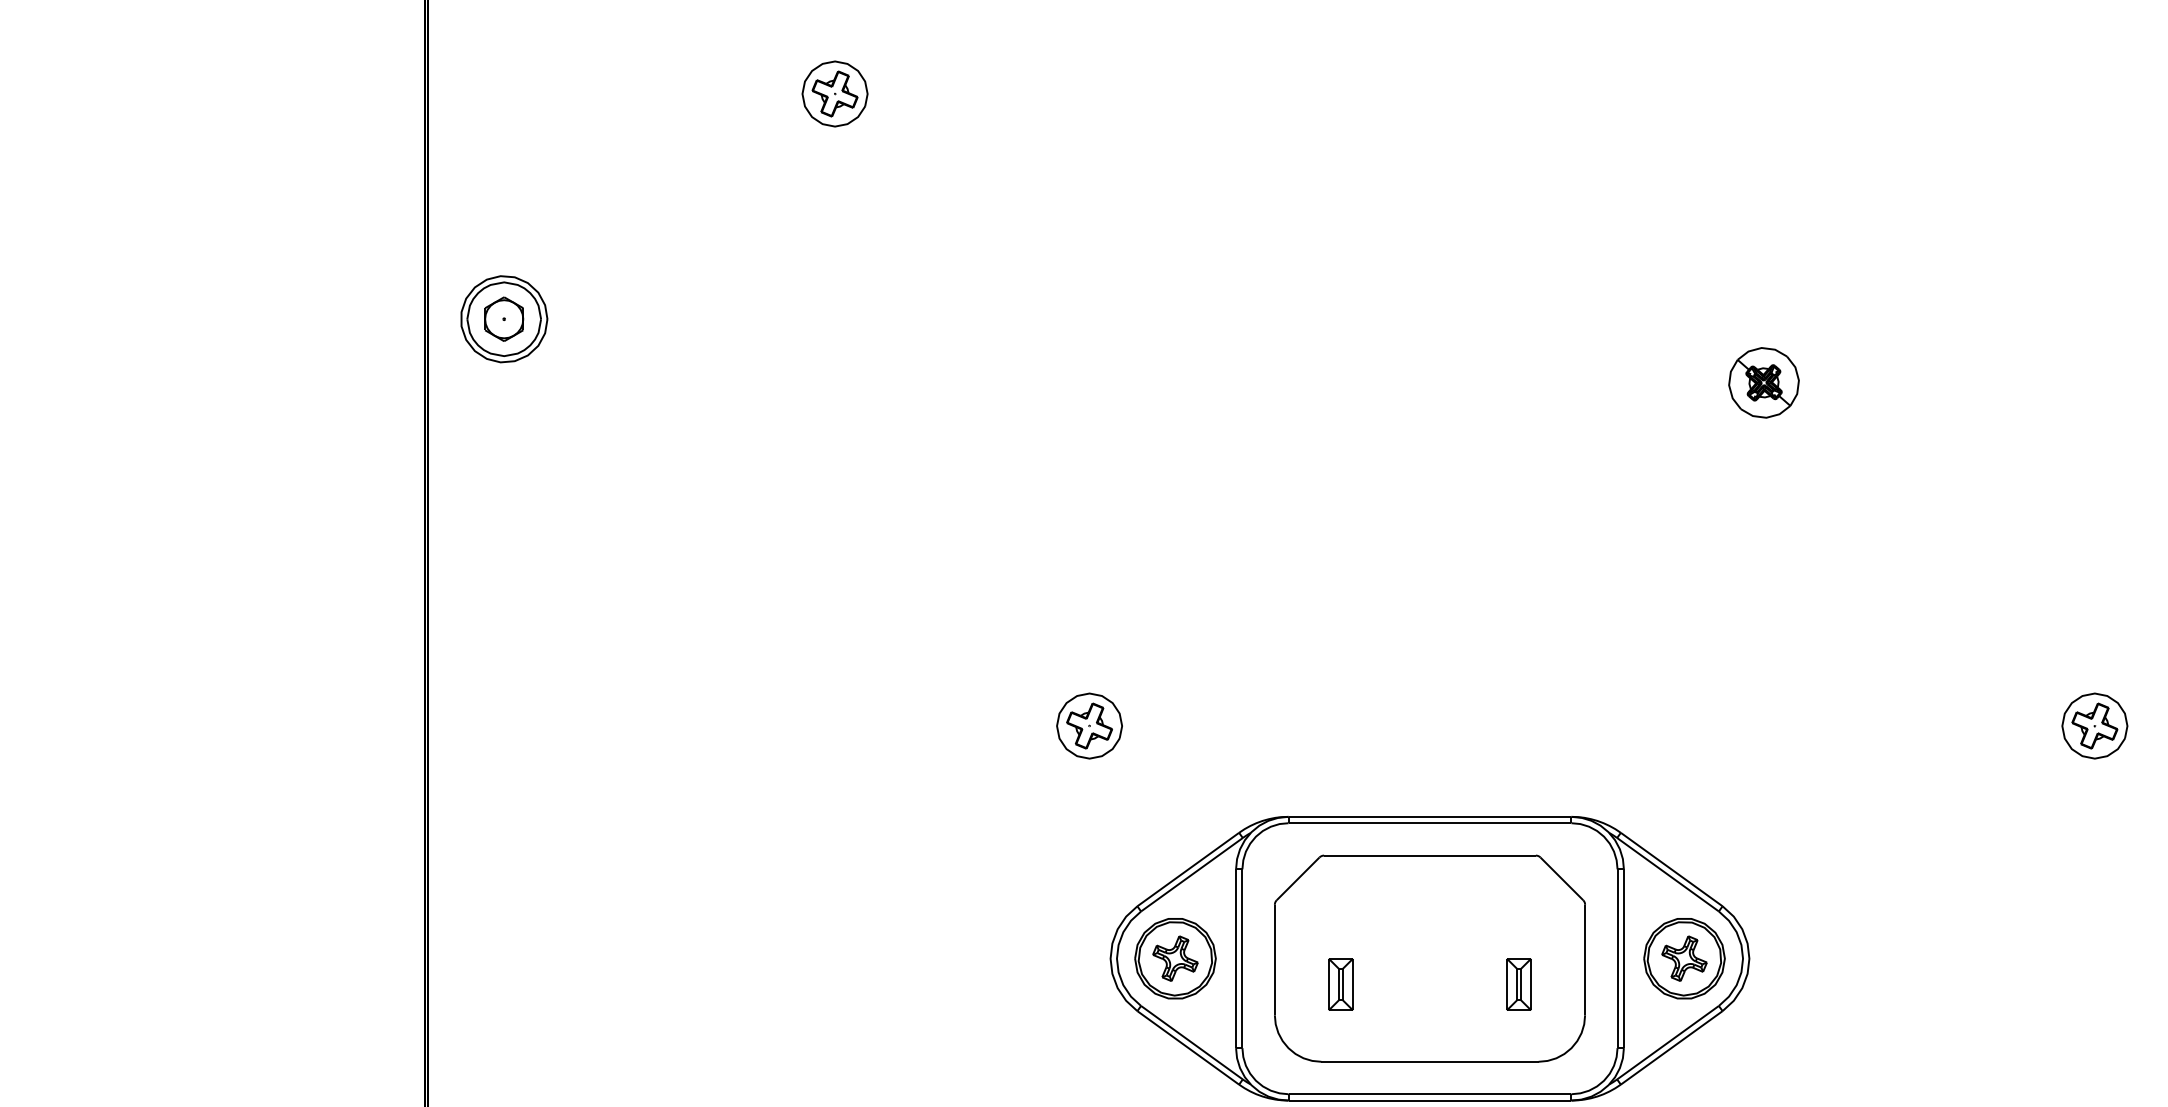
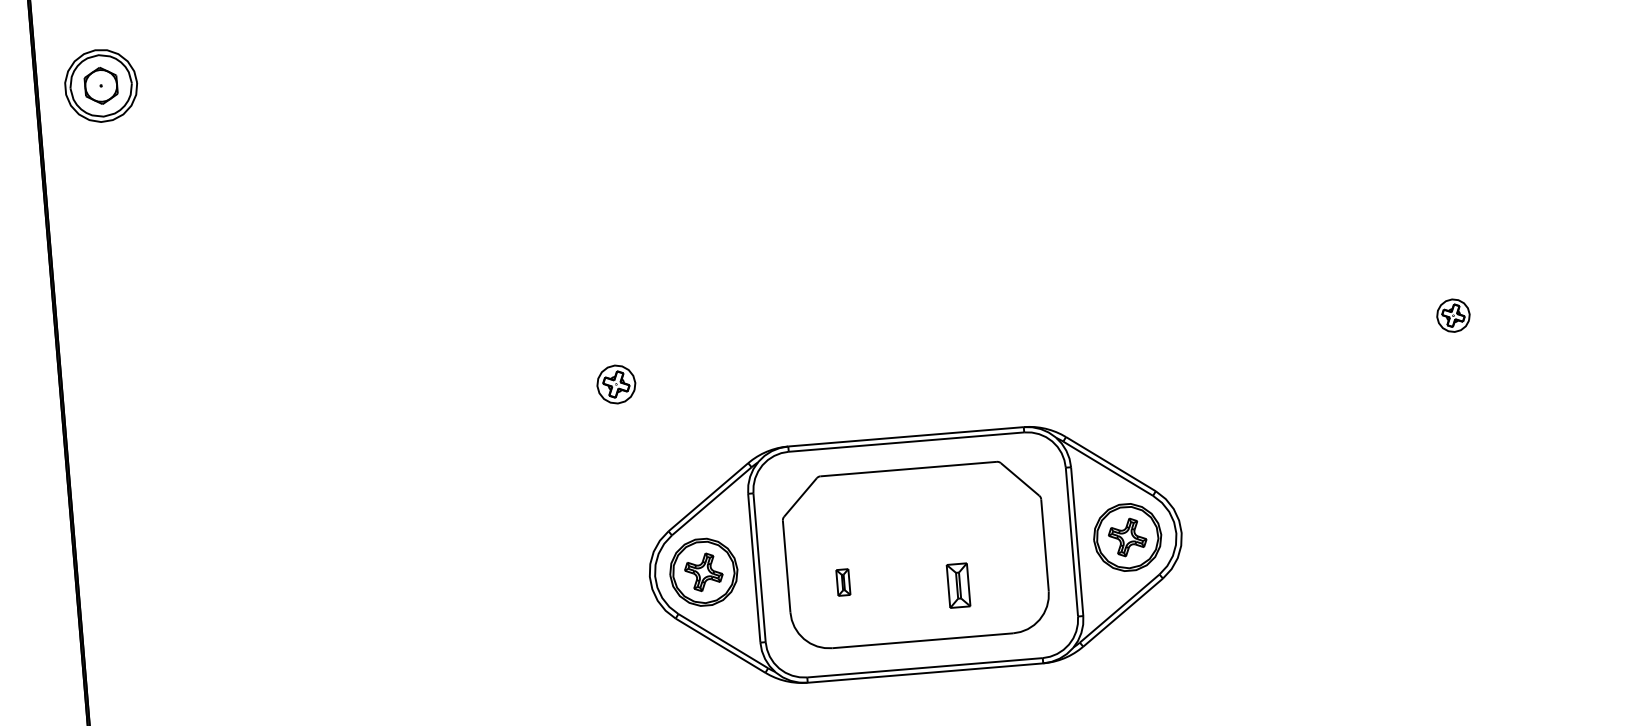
part: (1763, 382) -> (1153, 52), removed
part: (1089, 725) -> (616, 384), size x0.7
part: (2094, 725) -> (1453, 315), size x0.6
part: (1340, 984) -> (843, 582), size x0.6
part: (1518, 984) -> (958, 585), moved

